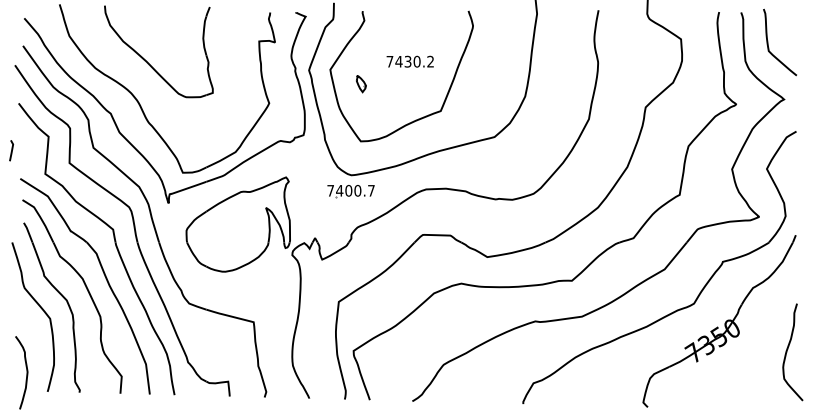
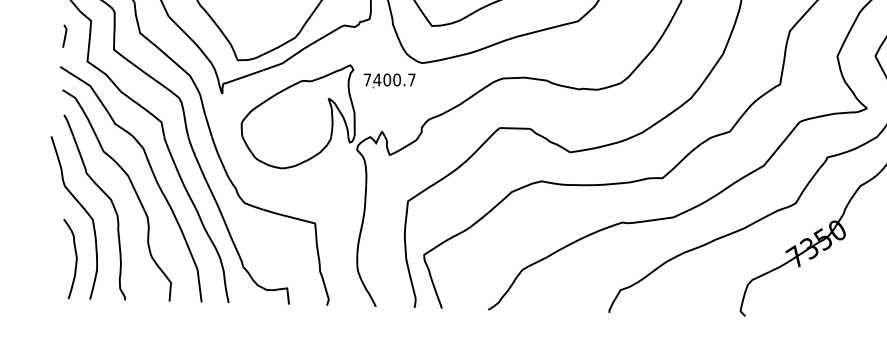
line: (11, 150) -> (64, 35), moved
part: (350, 191) -> (389, 80), moved
curve: (26, 372) -> (75, 258), moved

